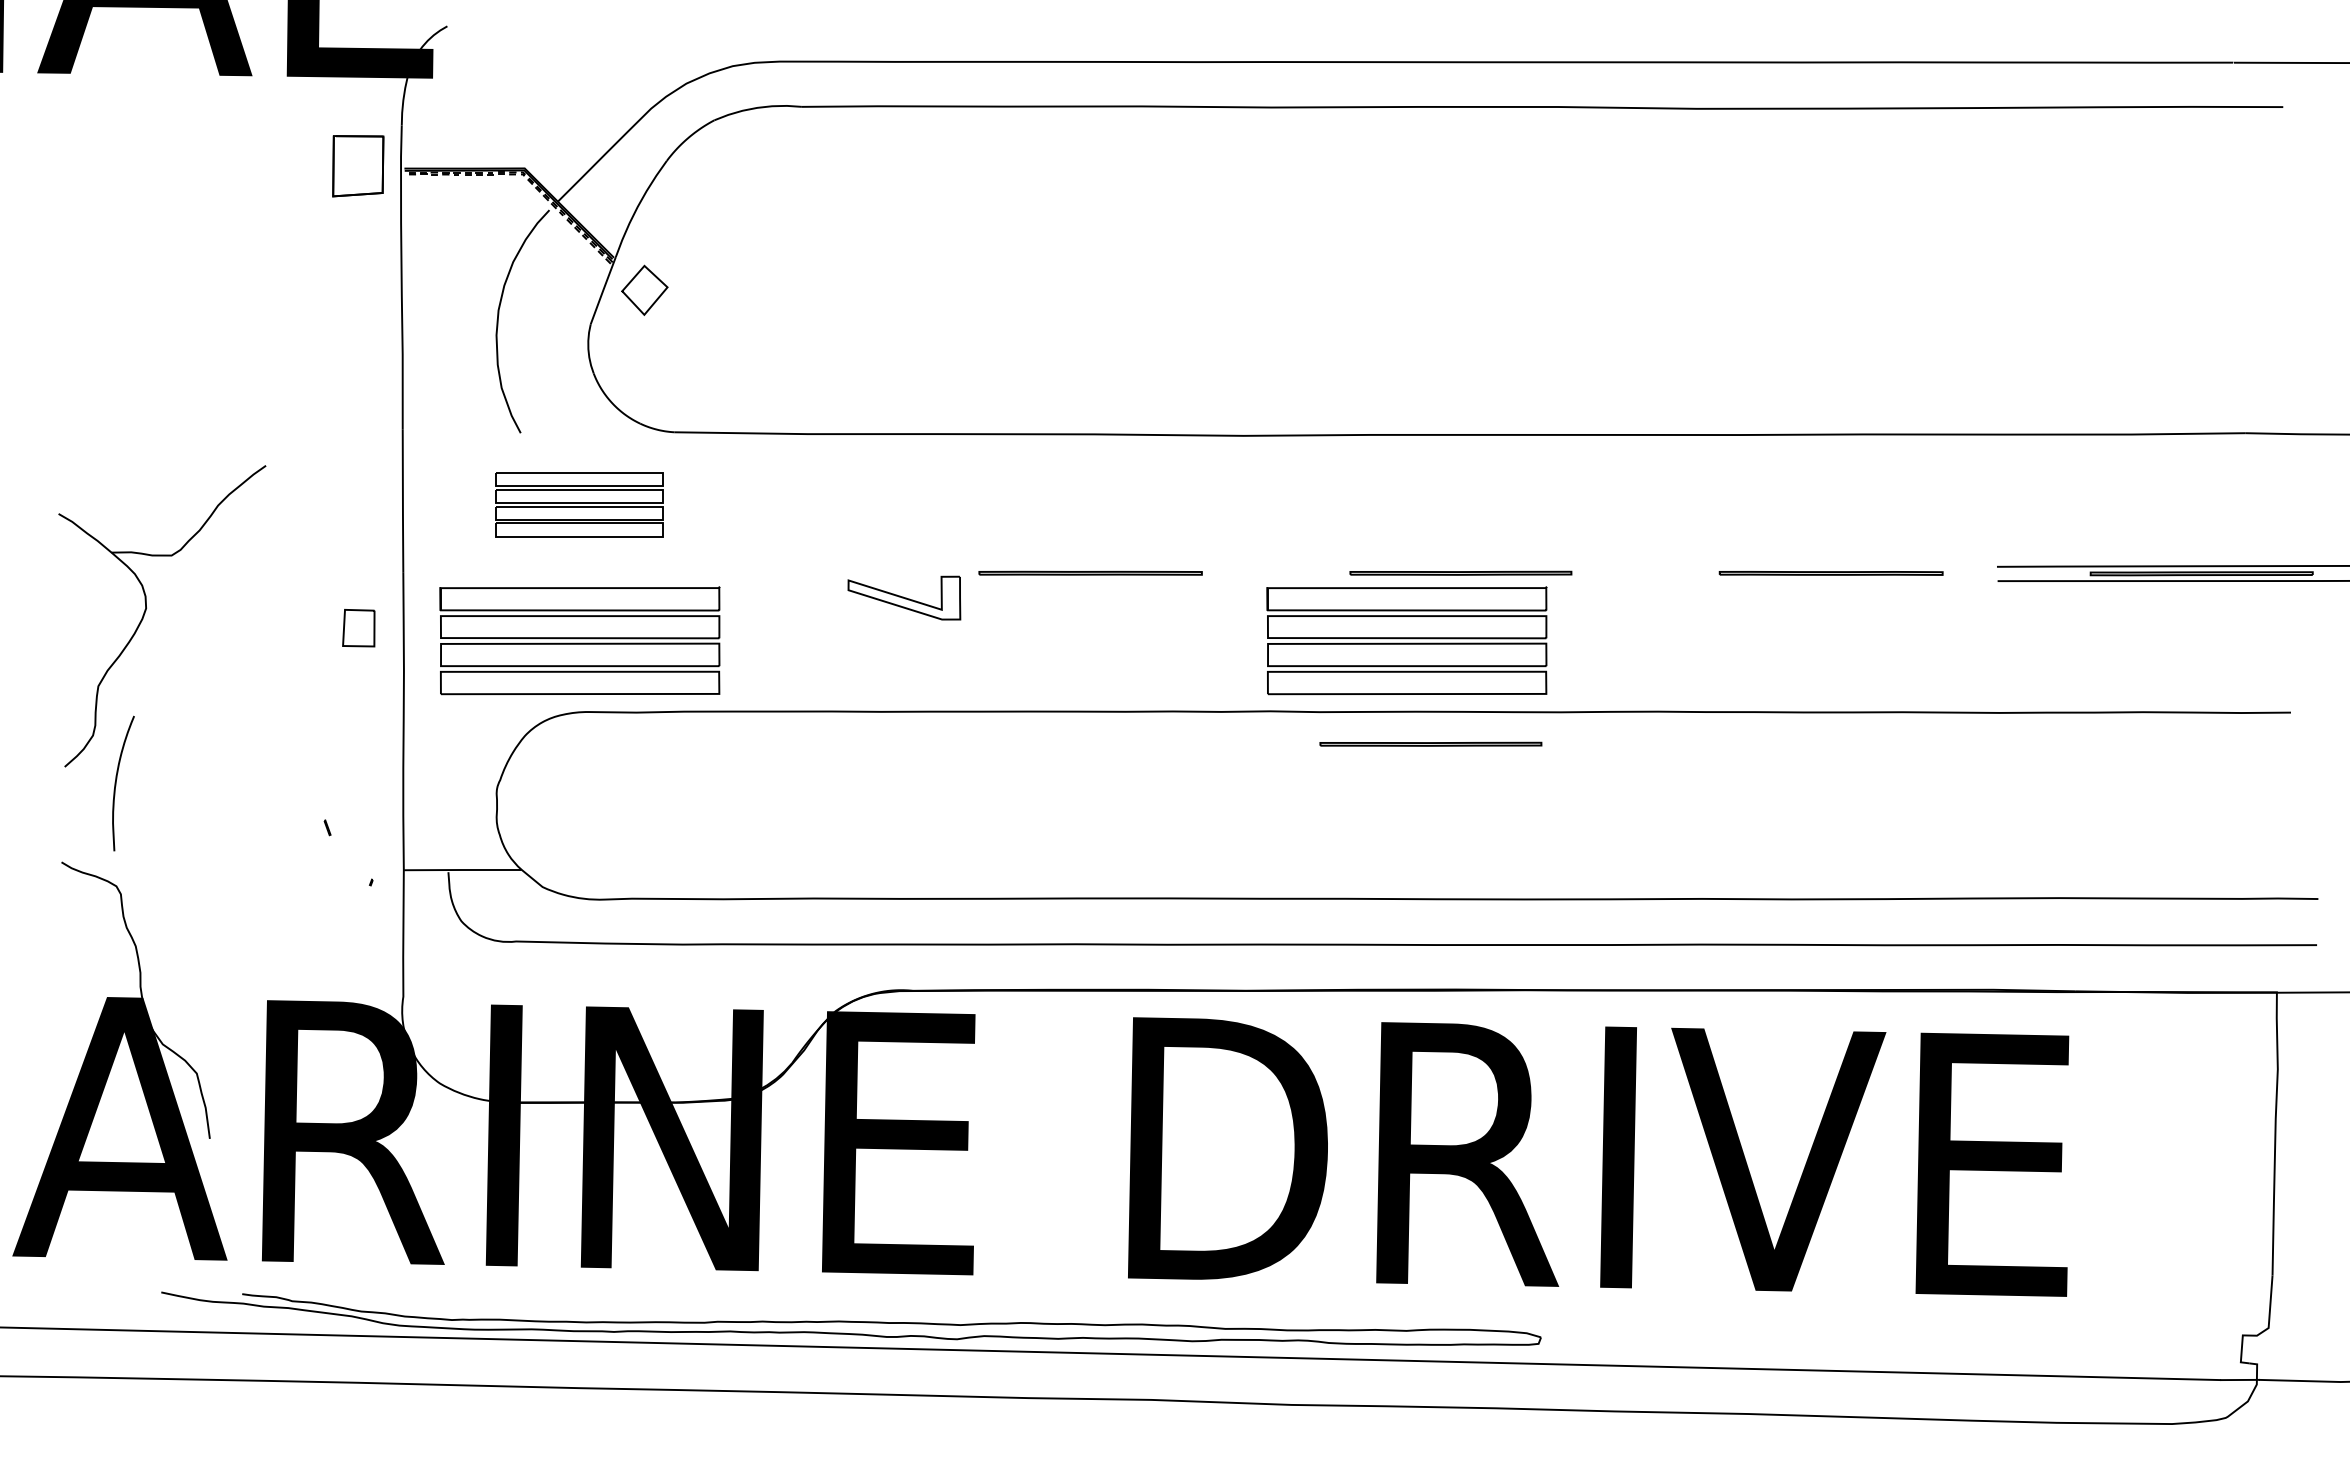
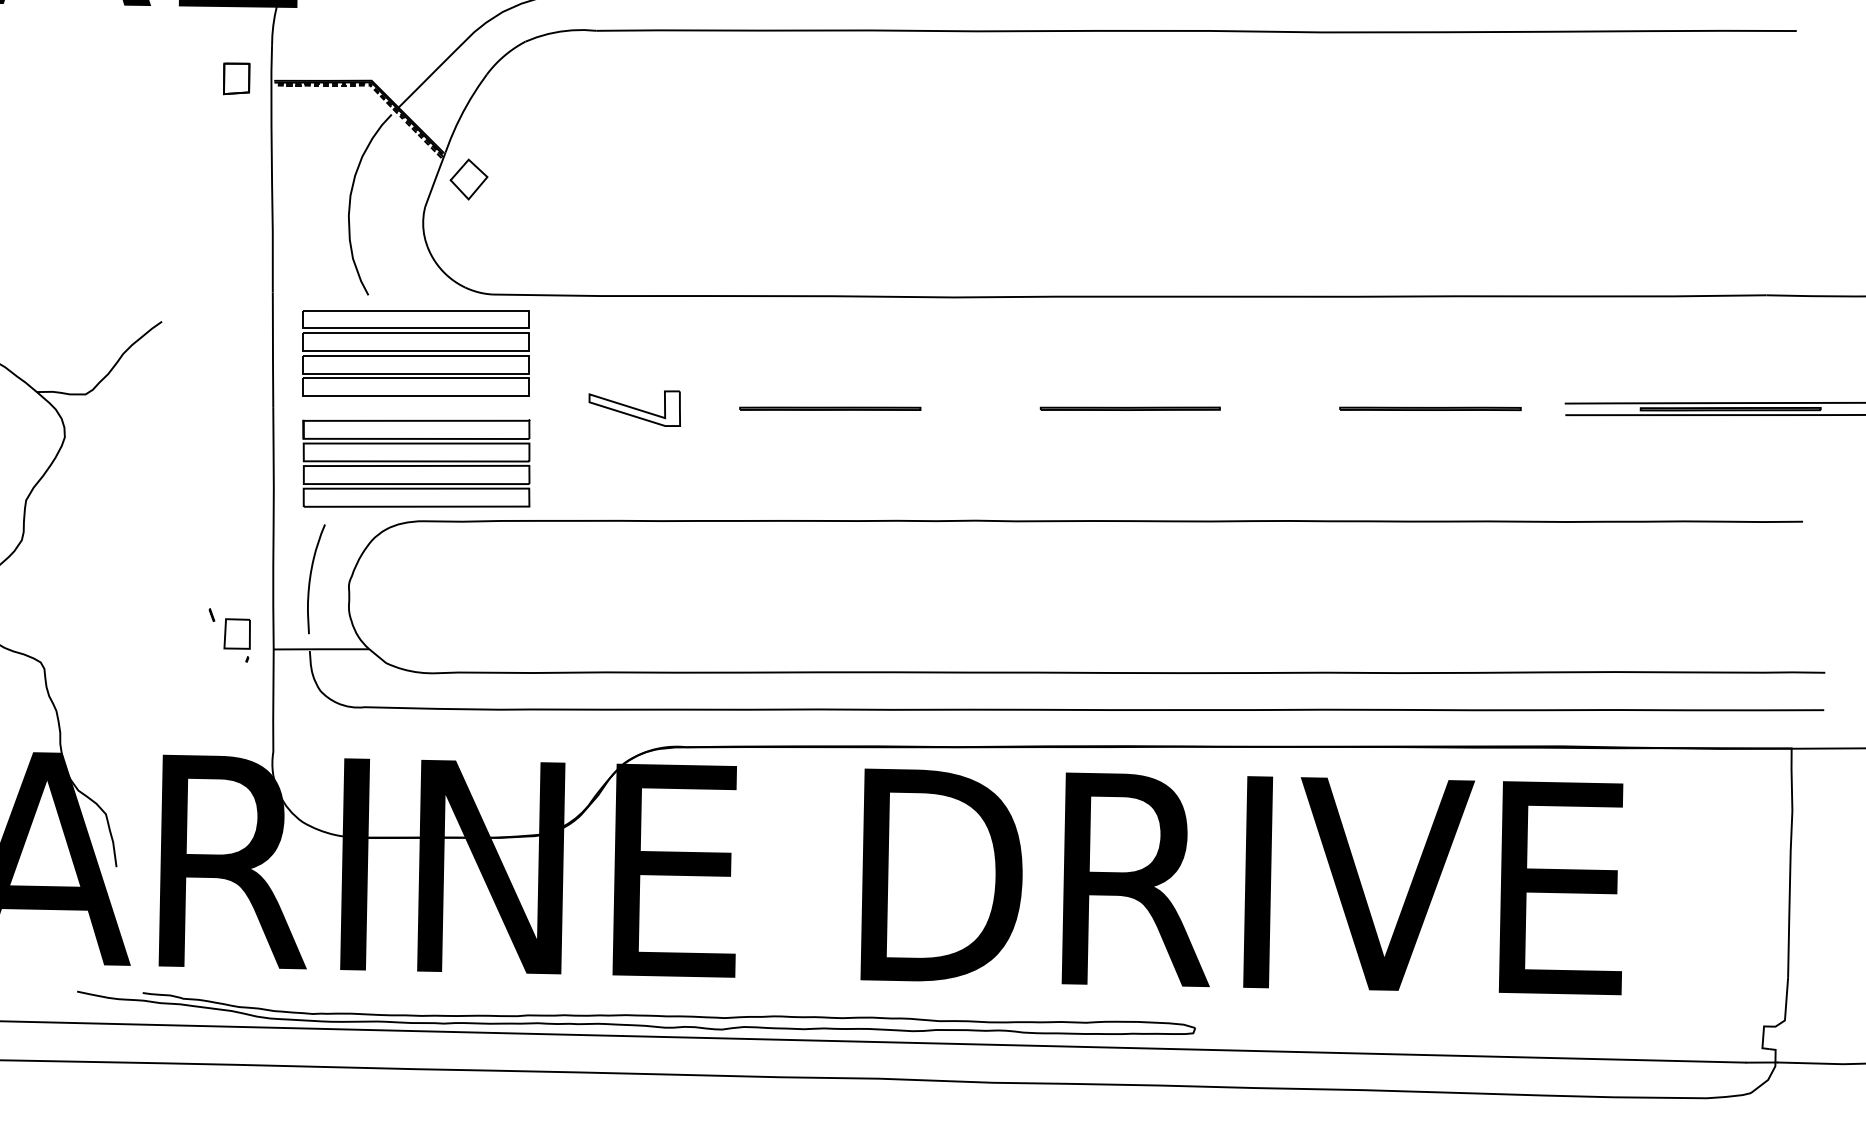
part: (357, 165) -> (236, 78), size x0.62
part: (579, 504) -> (416, 353), size x1.67
curve: (904, 597) -> (634, 408), moved
part: (358, 628) -> (236, 634), moved
part: (1406, 640) -> (1086, 463), removed
part: (1430, 743) -> (1105, 546), removed
curve: (116, 783) -> (310, 579), moved

